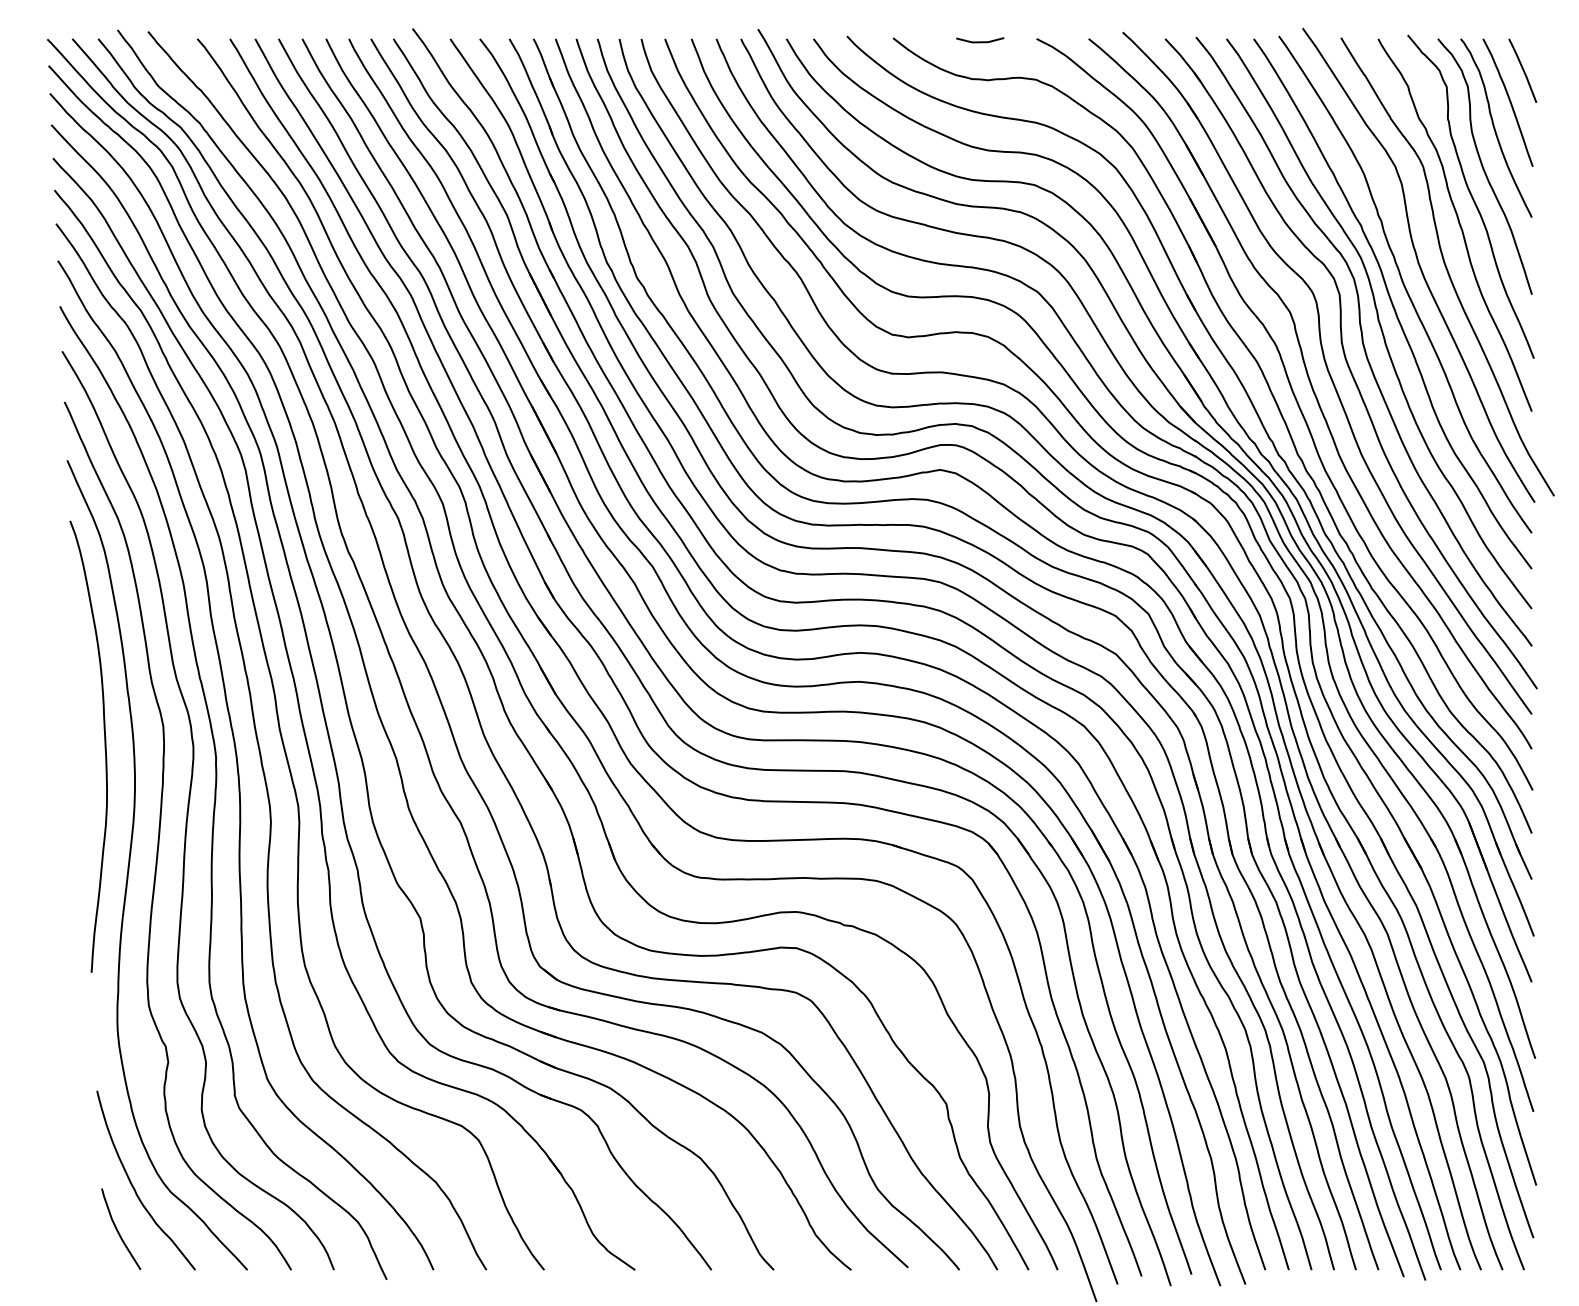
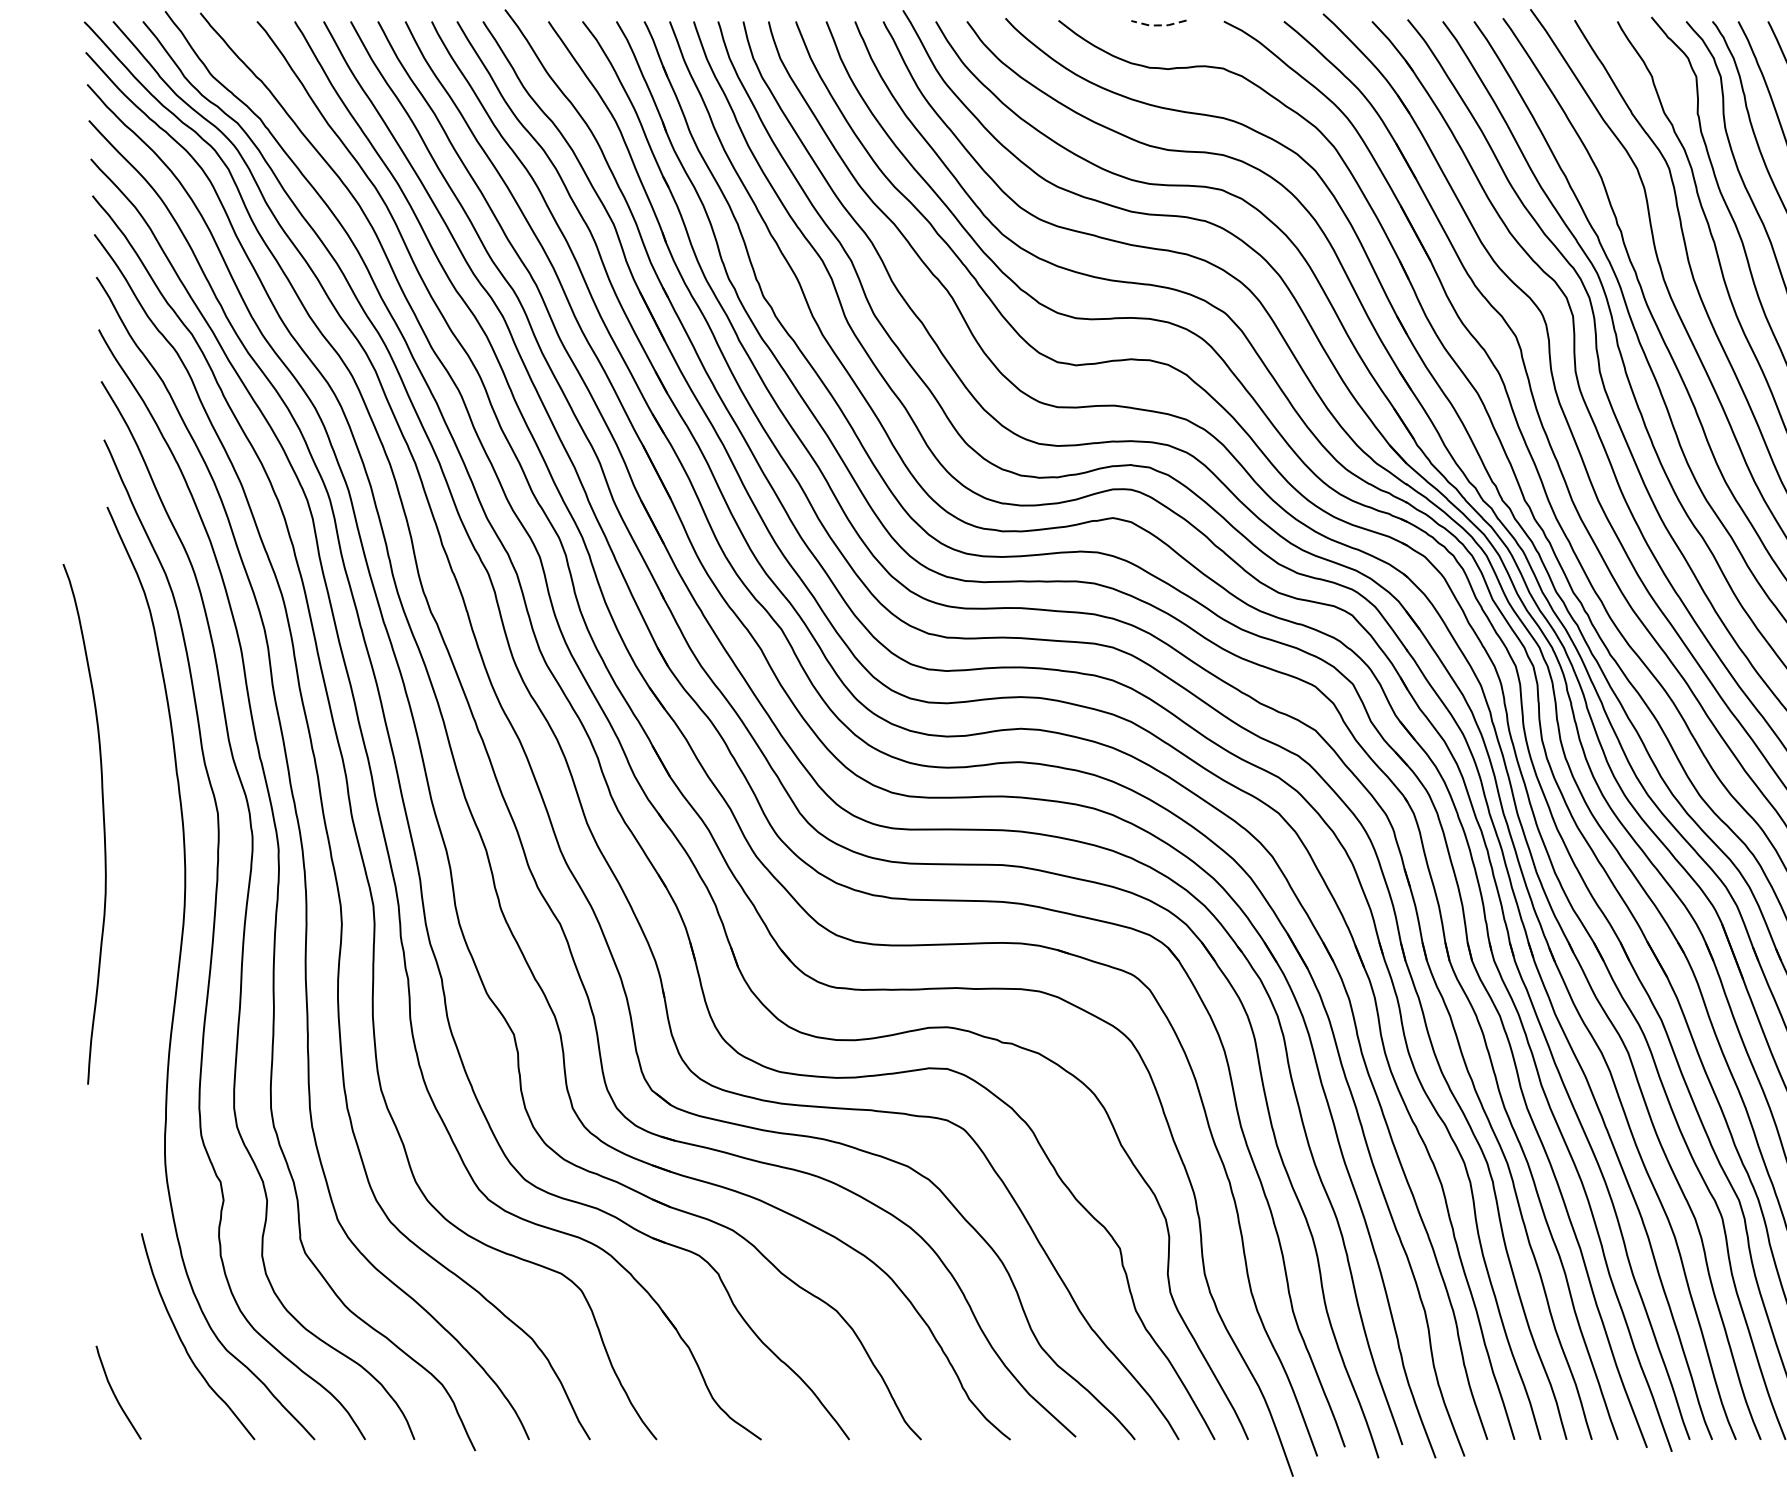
line: (980, 42) -> (1159, 25), solid -> dashed
curve: (104, 746) -> (102, 823), moved
curve: (118, 1230) -> (115, 1394), moved

